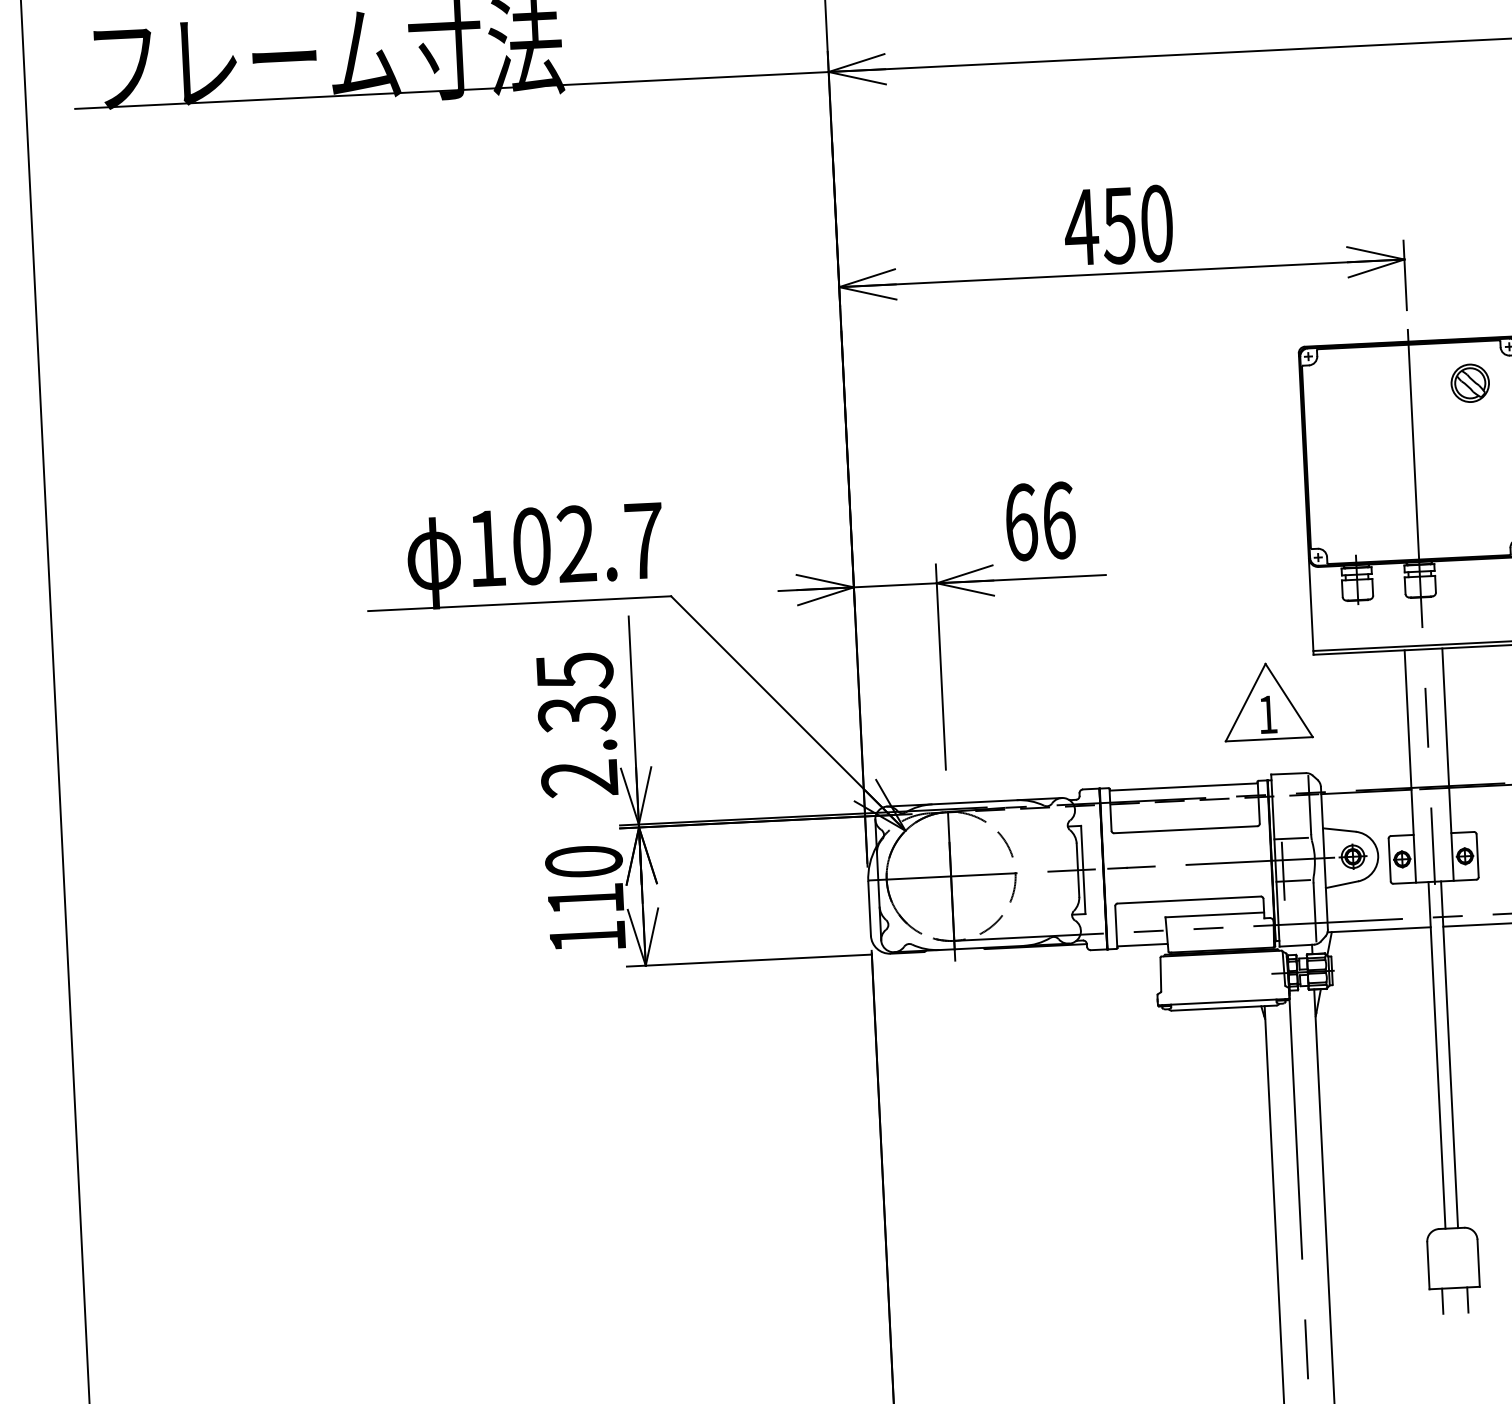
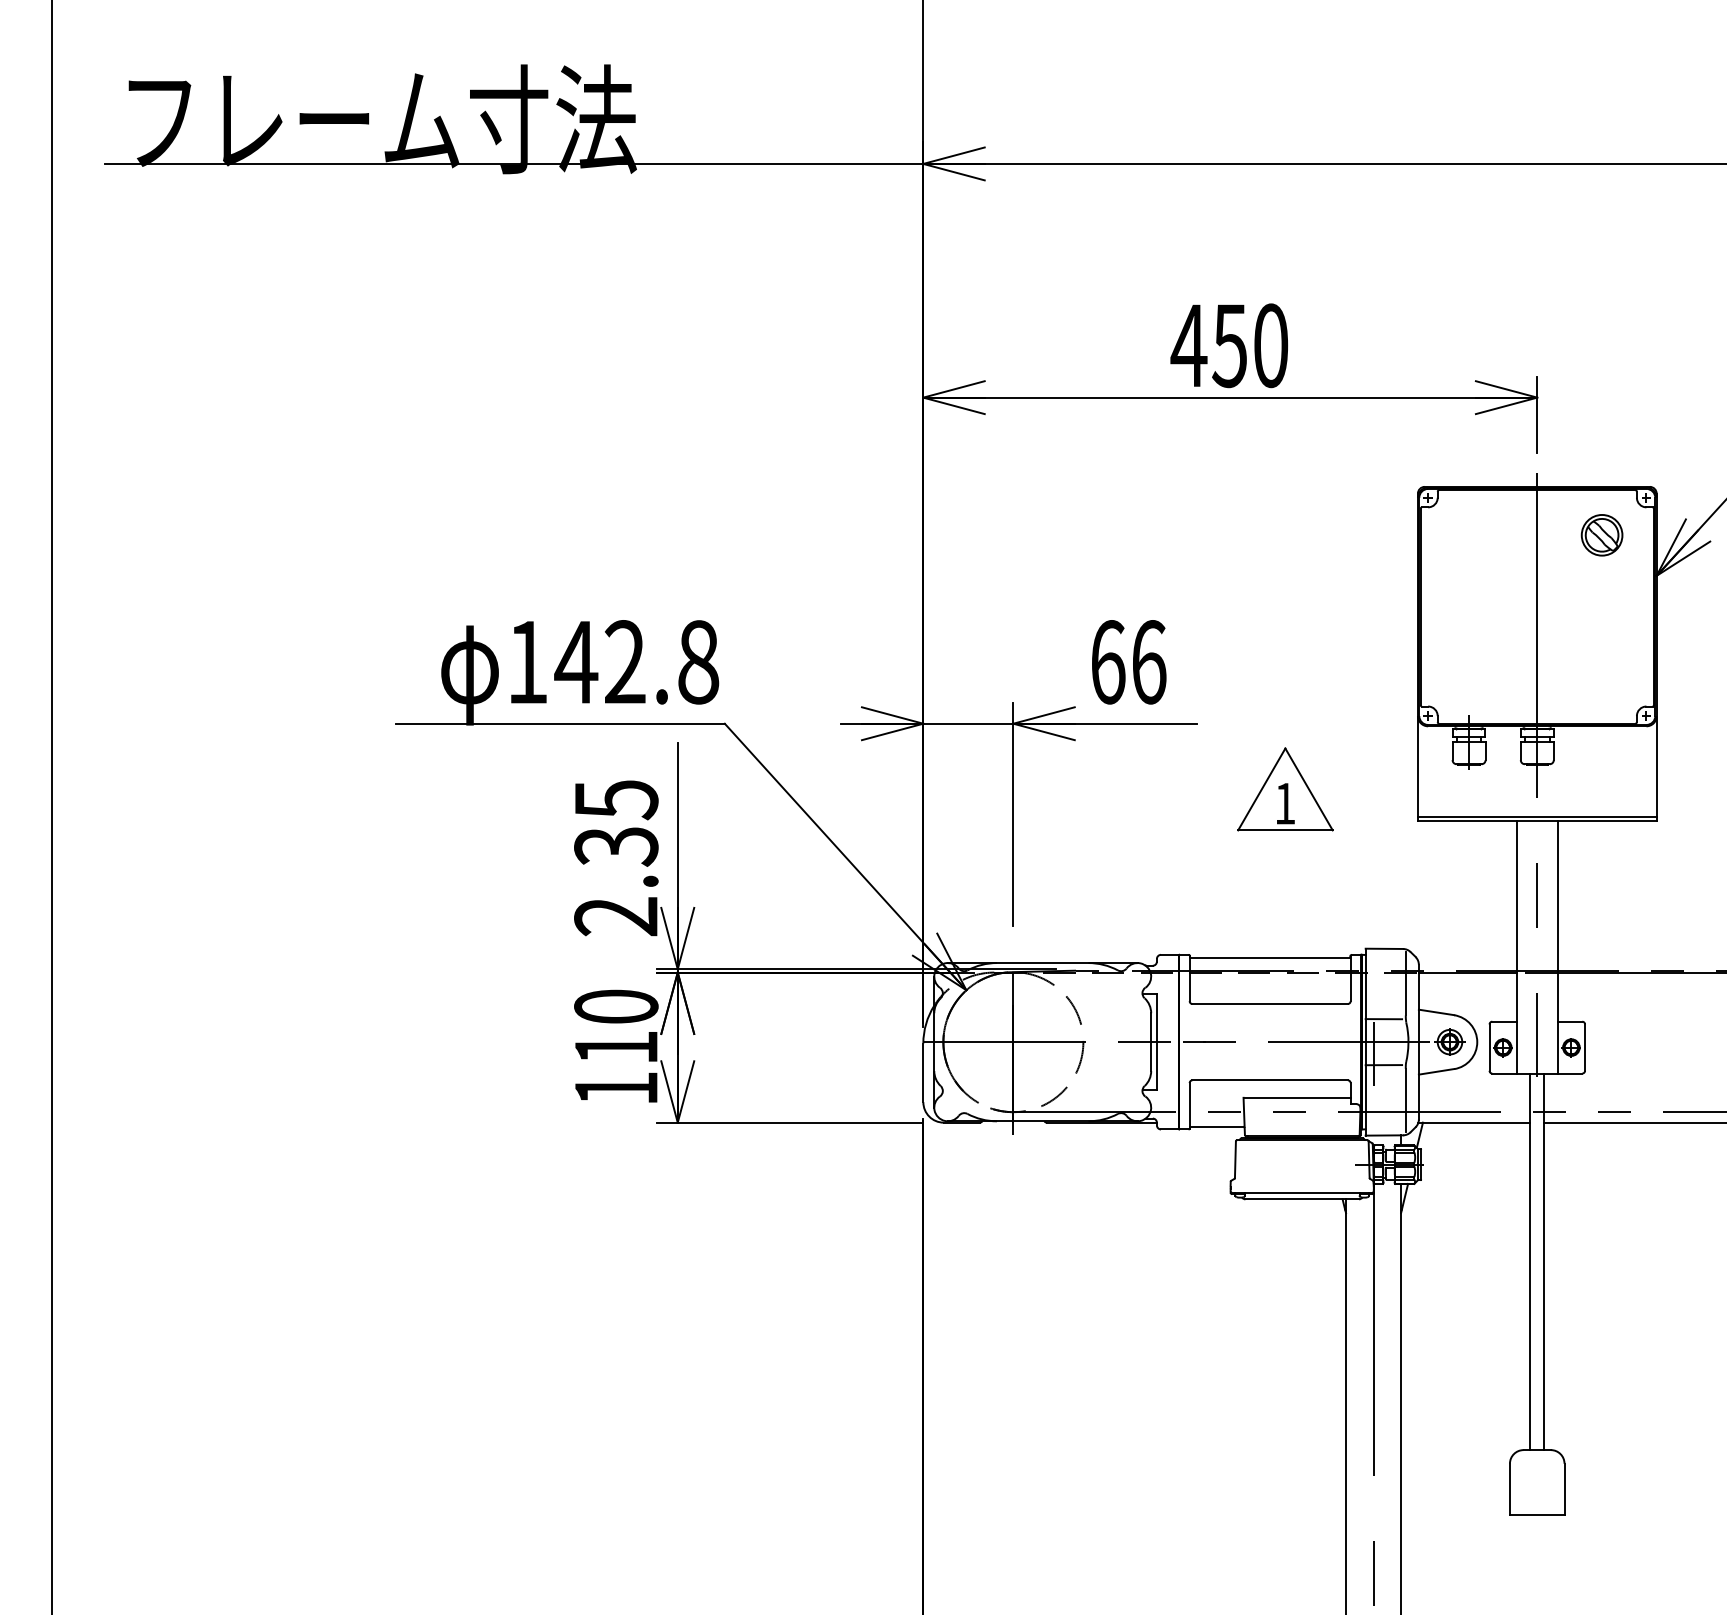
text: (587, 543) -> (636, 662), 102.7 -> 142.8
part: (1267, 701) -> (1285, 789), moved
line: (1467, 1299) -> (1550, 1528), removed
line: (1442, 1301) -> (1523, 1528), removed

